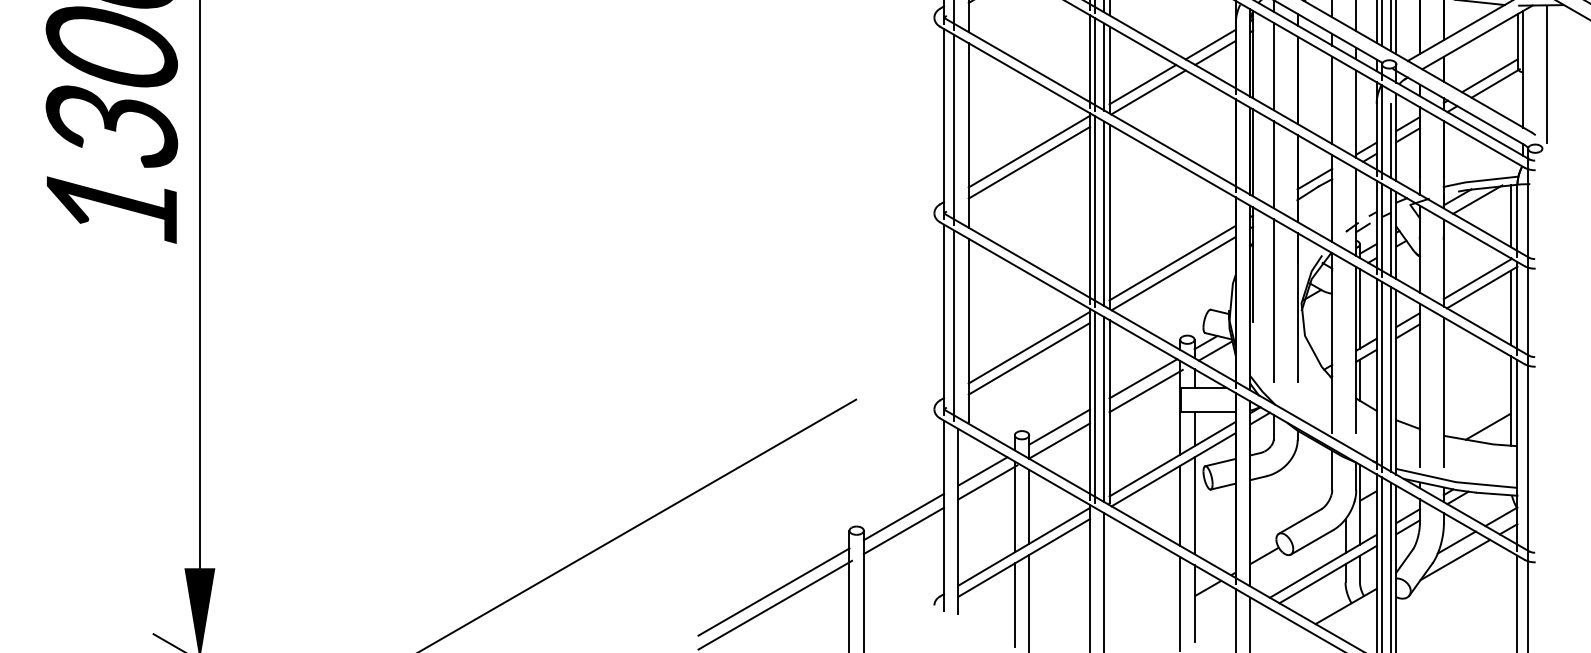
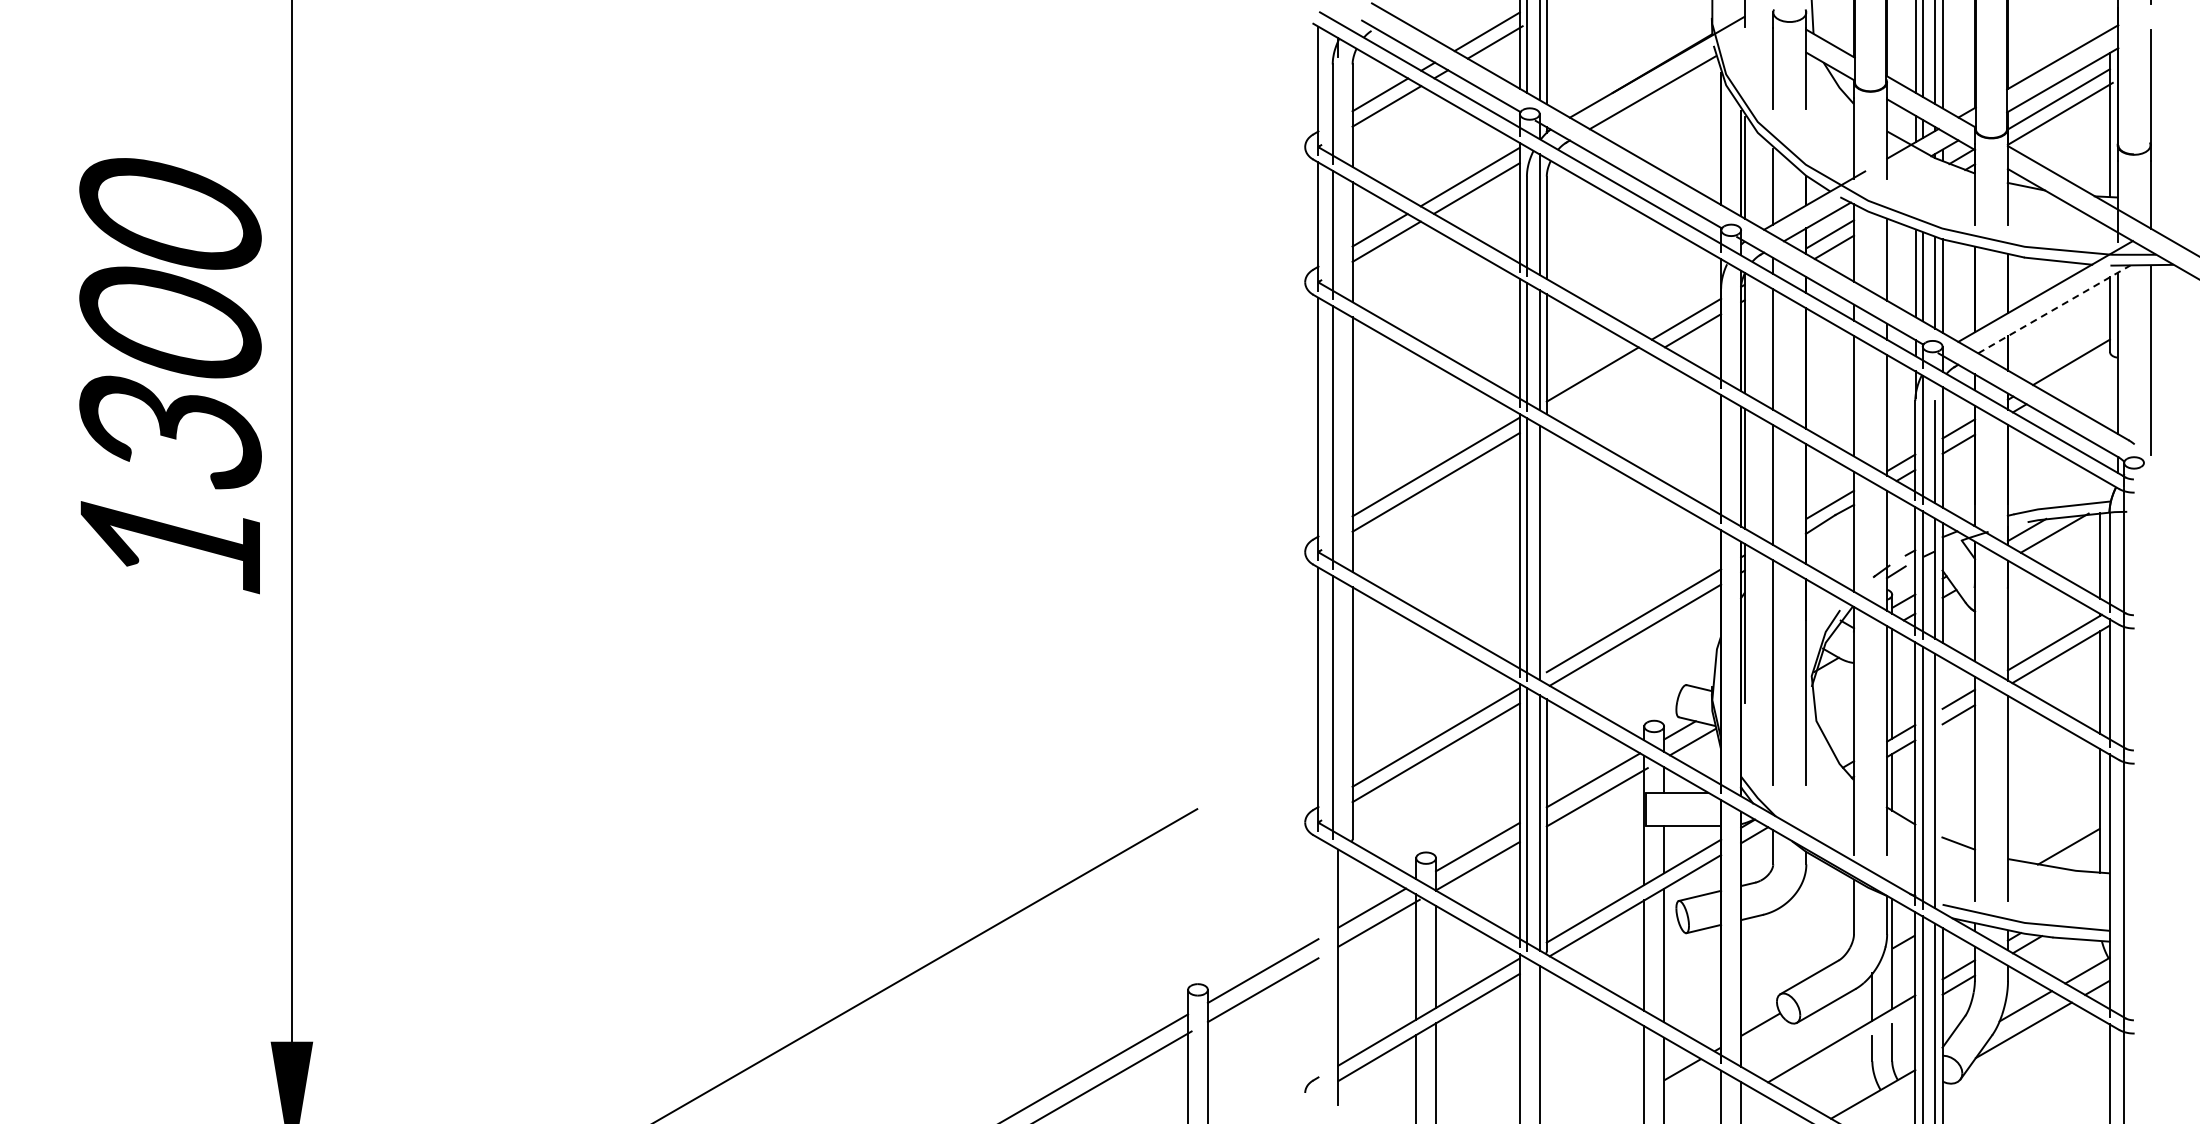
line: (1477, 37) -> (2054, 309), solid -> dashed
line: (1495, 83) -> (2079, 372), removed
line: (1148, 92) -> (1600, 385), removed
line: (1109, 216) -> (1546, 556), removed
line: (1396, 382) -> (1942, 785), removed
line: (944, 515) -> (1318, 969), removed
line: (1328, 573) -> (1848, 1049), removed

